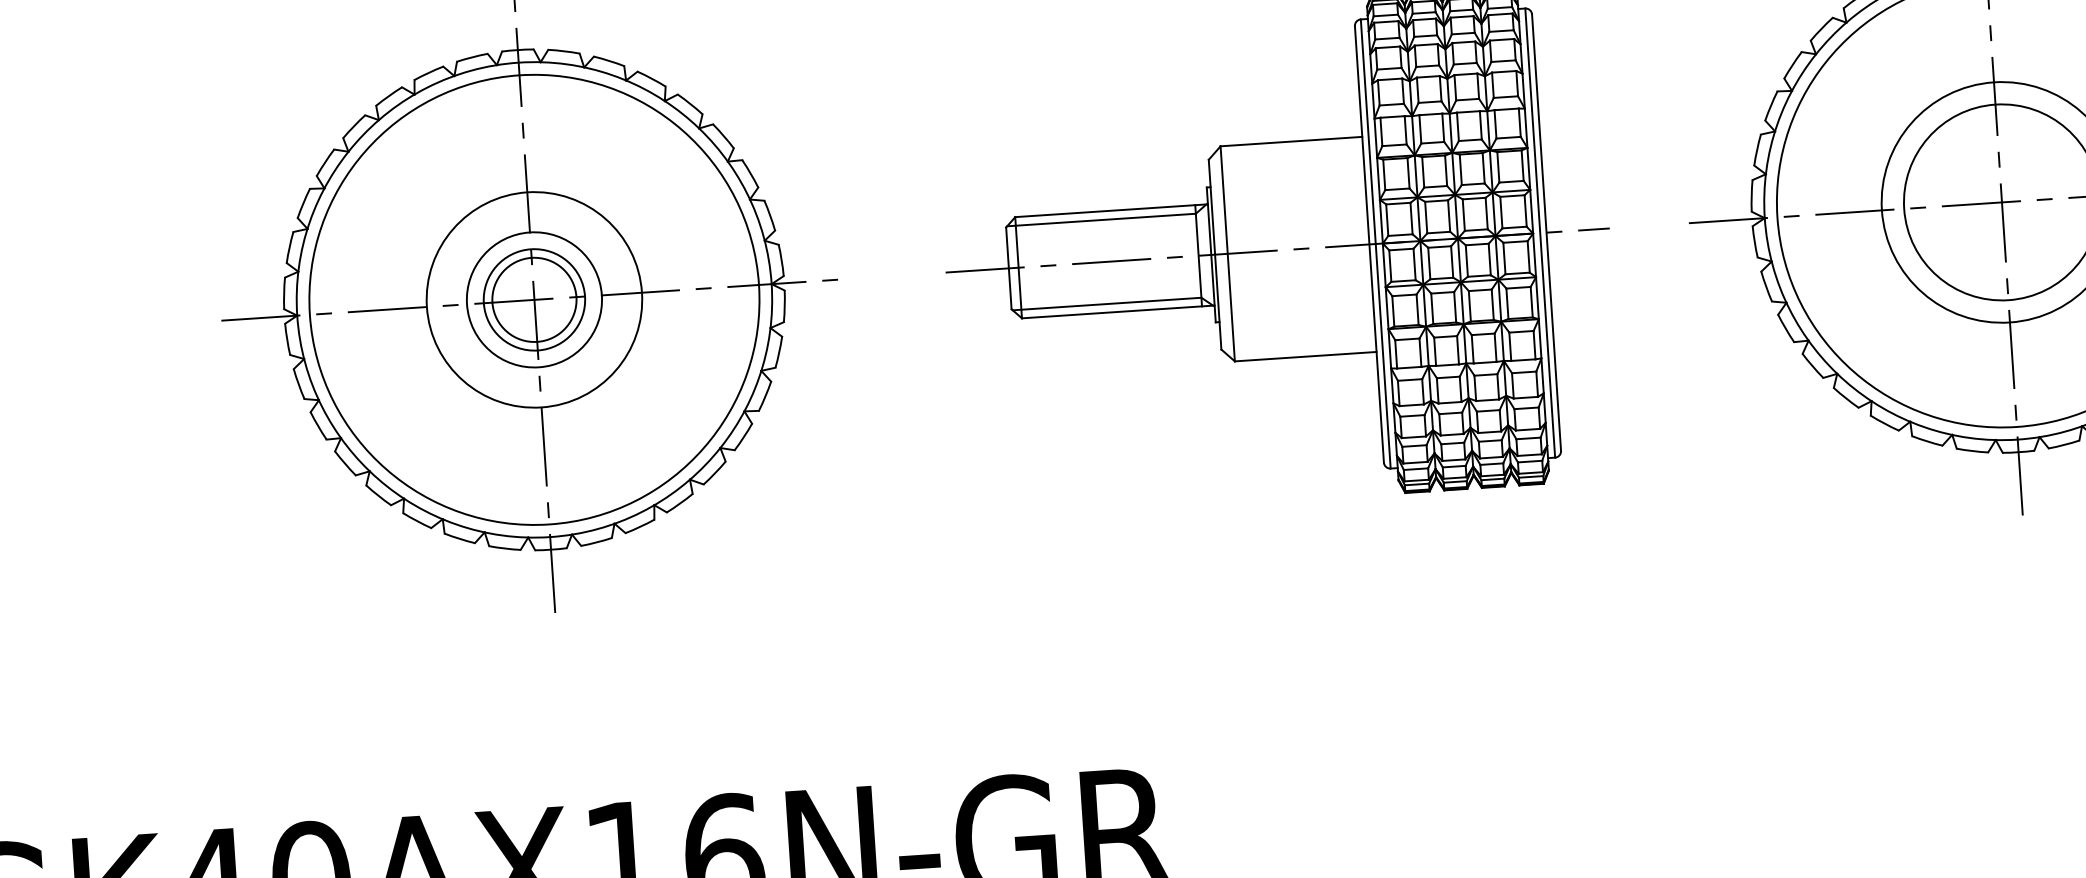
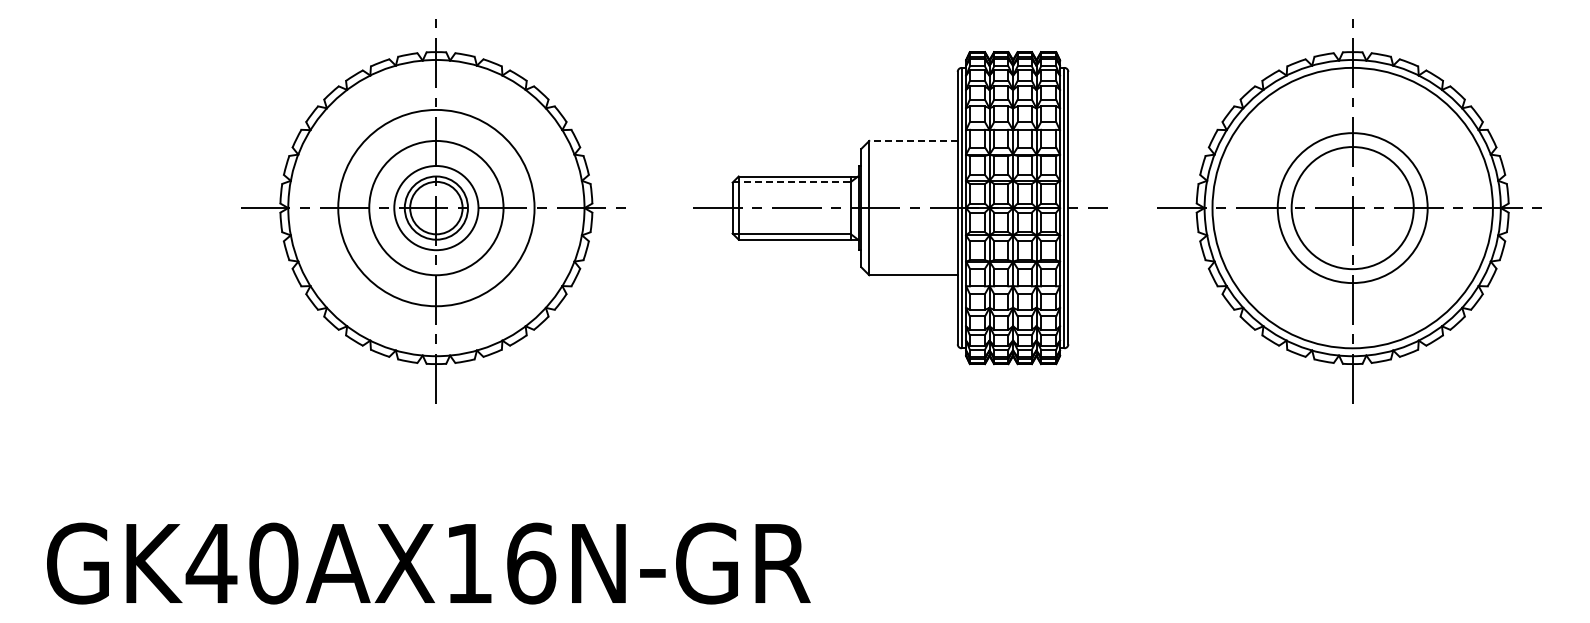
line: (1291, 140) -> (913, 140), solid -> dashed
line: (1101, 219) -> (792, 181), solid -> dashed
circle: (534, 298) -> (436, 207), size x0.7

